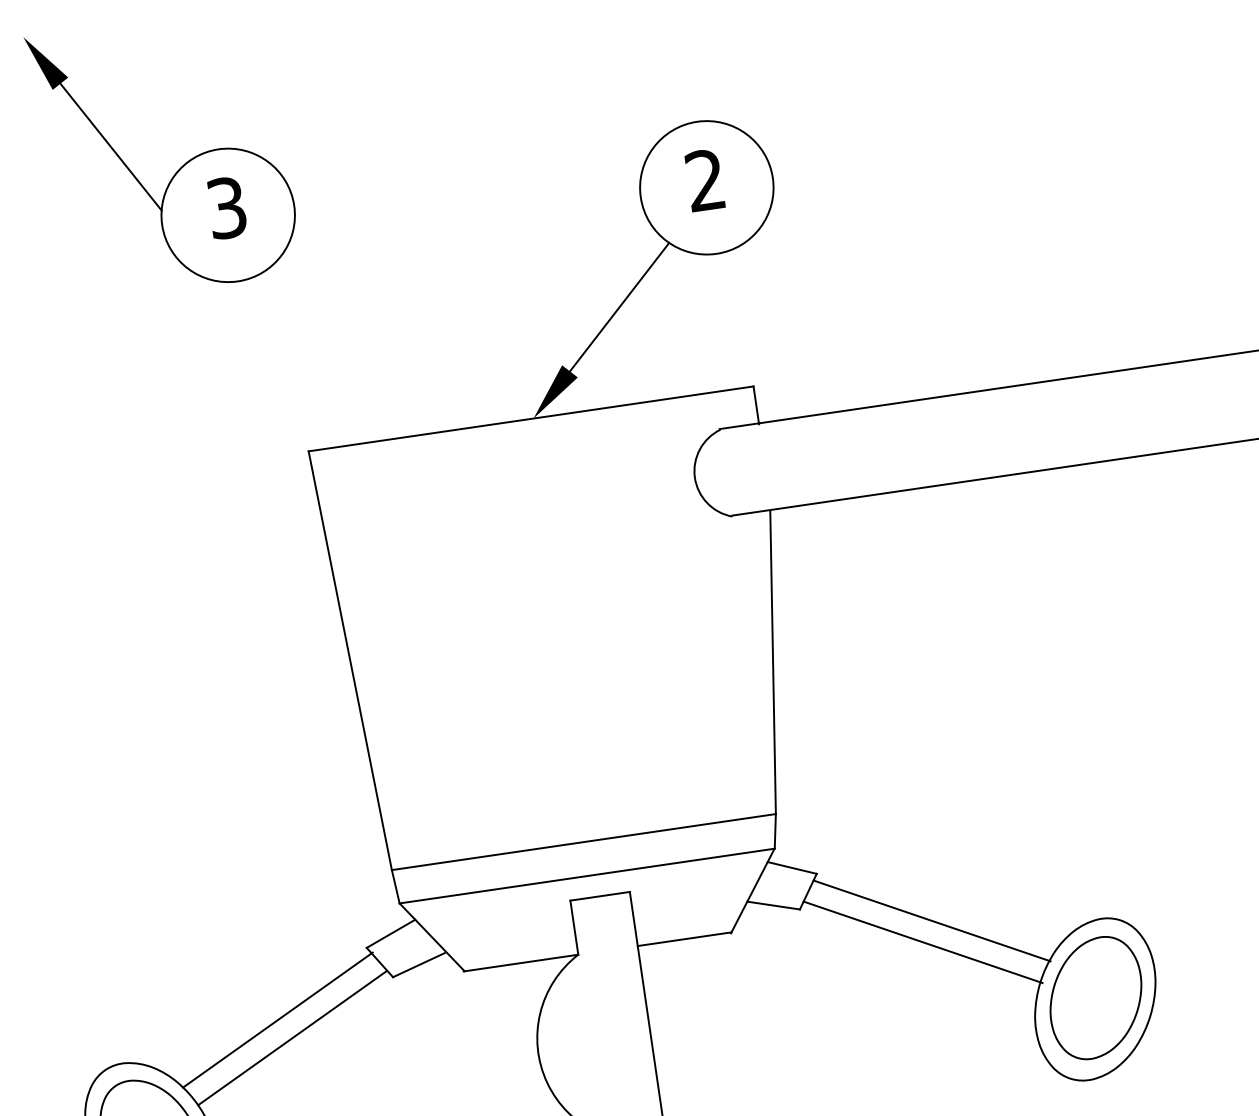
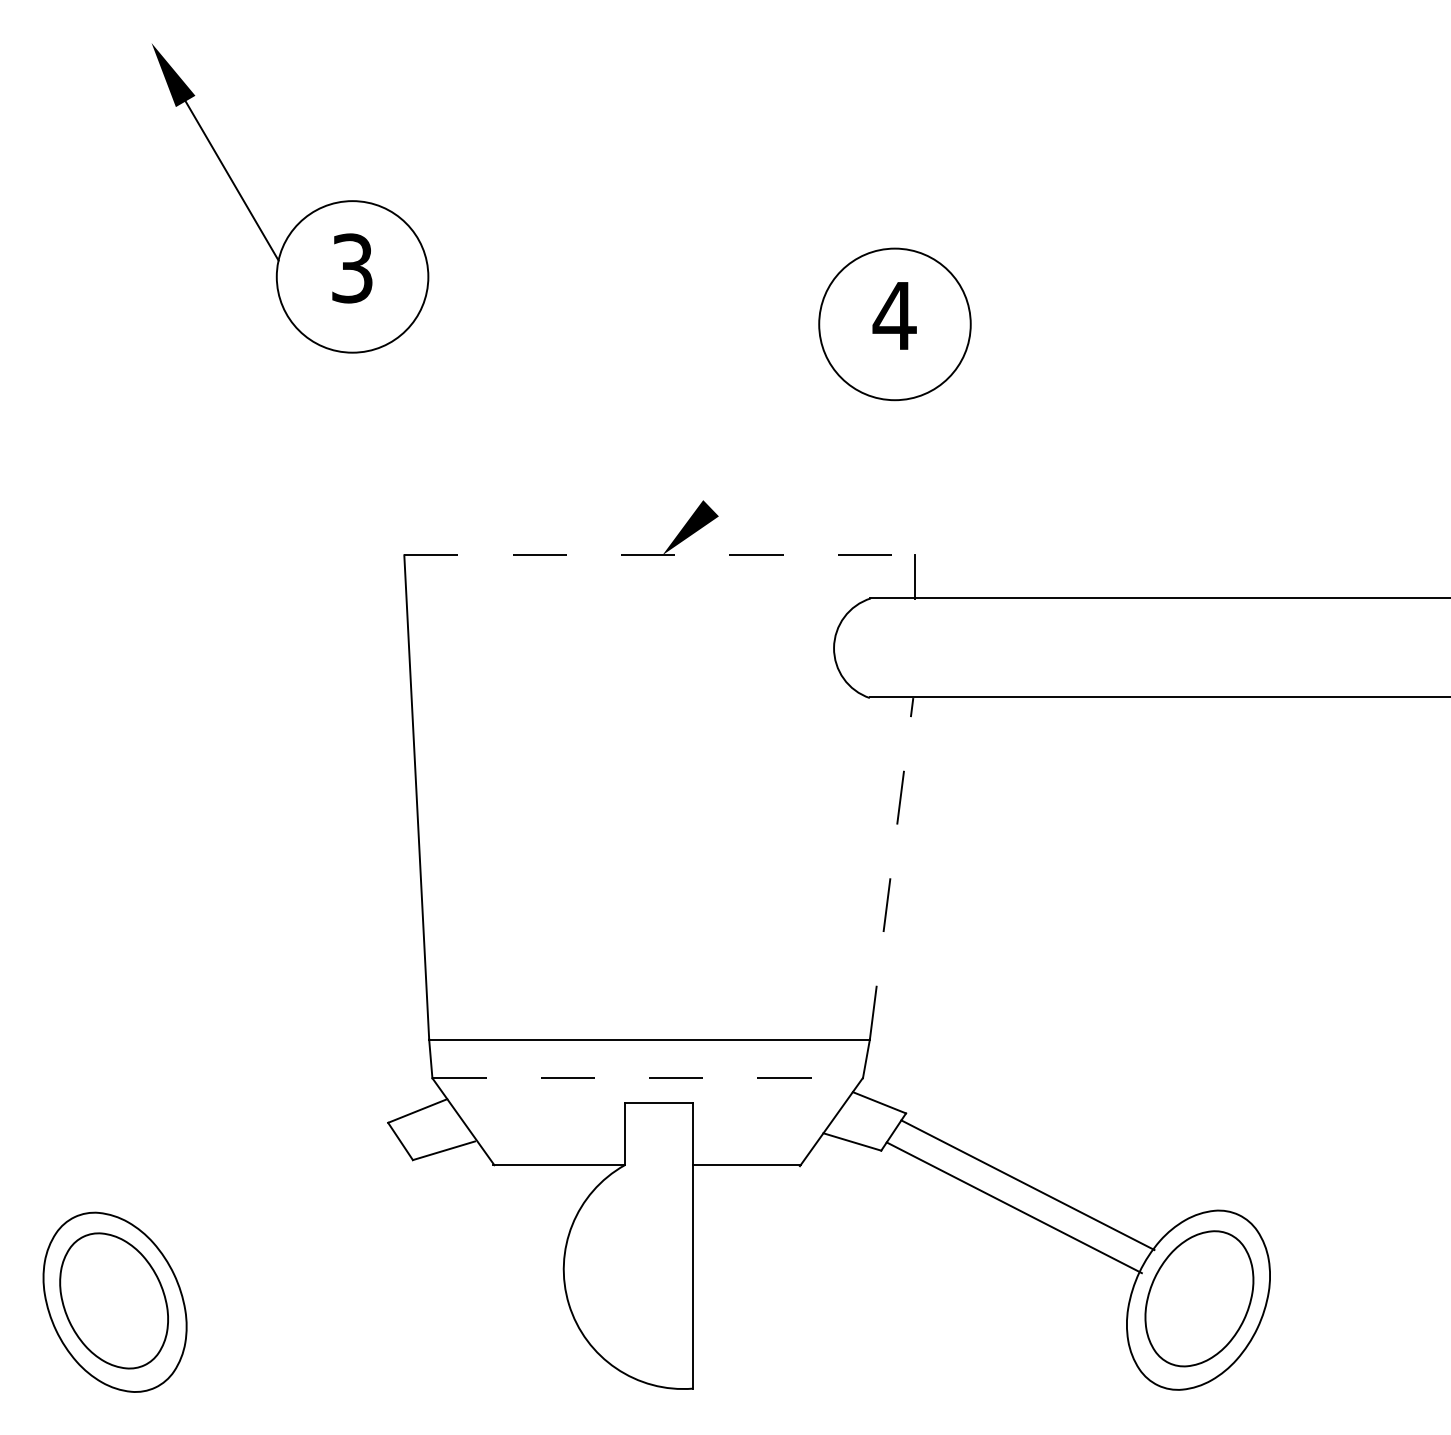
text: (705, 179) -> (894, 314), 2 -> 4
line: (619, 307) -> (777, 444), removed
line: (531, 418) -> (660, 555), solid -> dashed
line: (772, 662) -> (891, 868), solid -> dashed
line: (587, 876) -> (648, 1078), solid -> dashed
line: (277, 1020) -> (276, 1189), removed
line: (292, 1038) -> (289, 1212), removed

